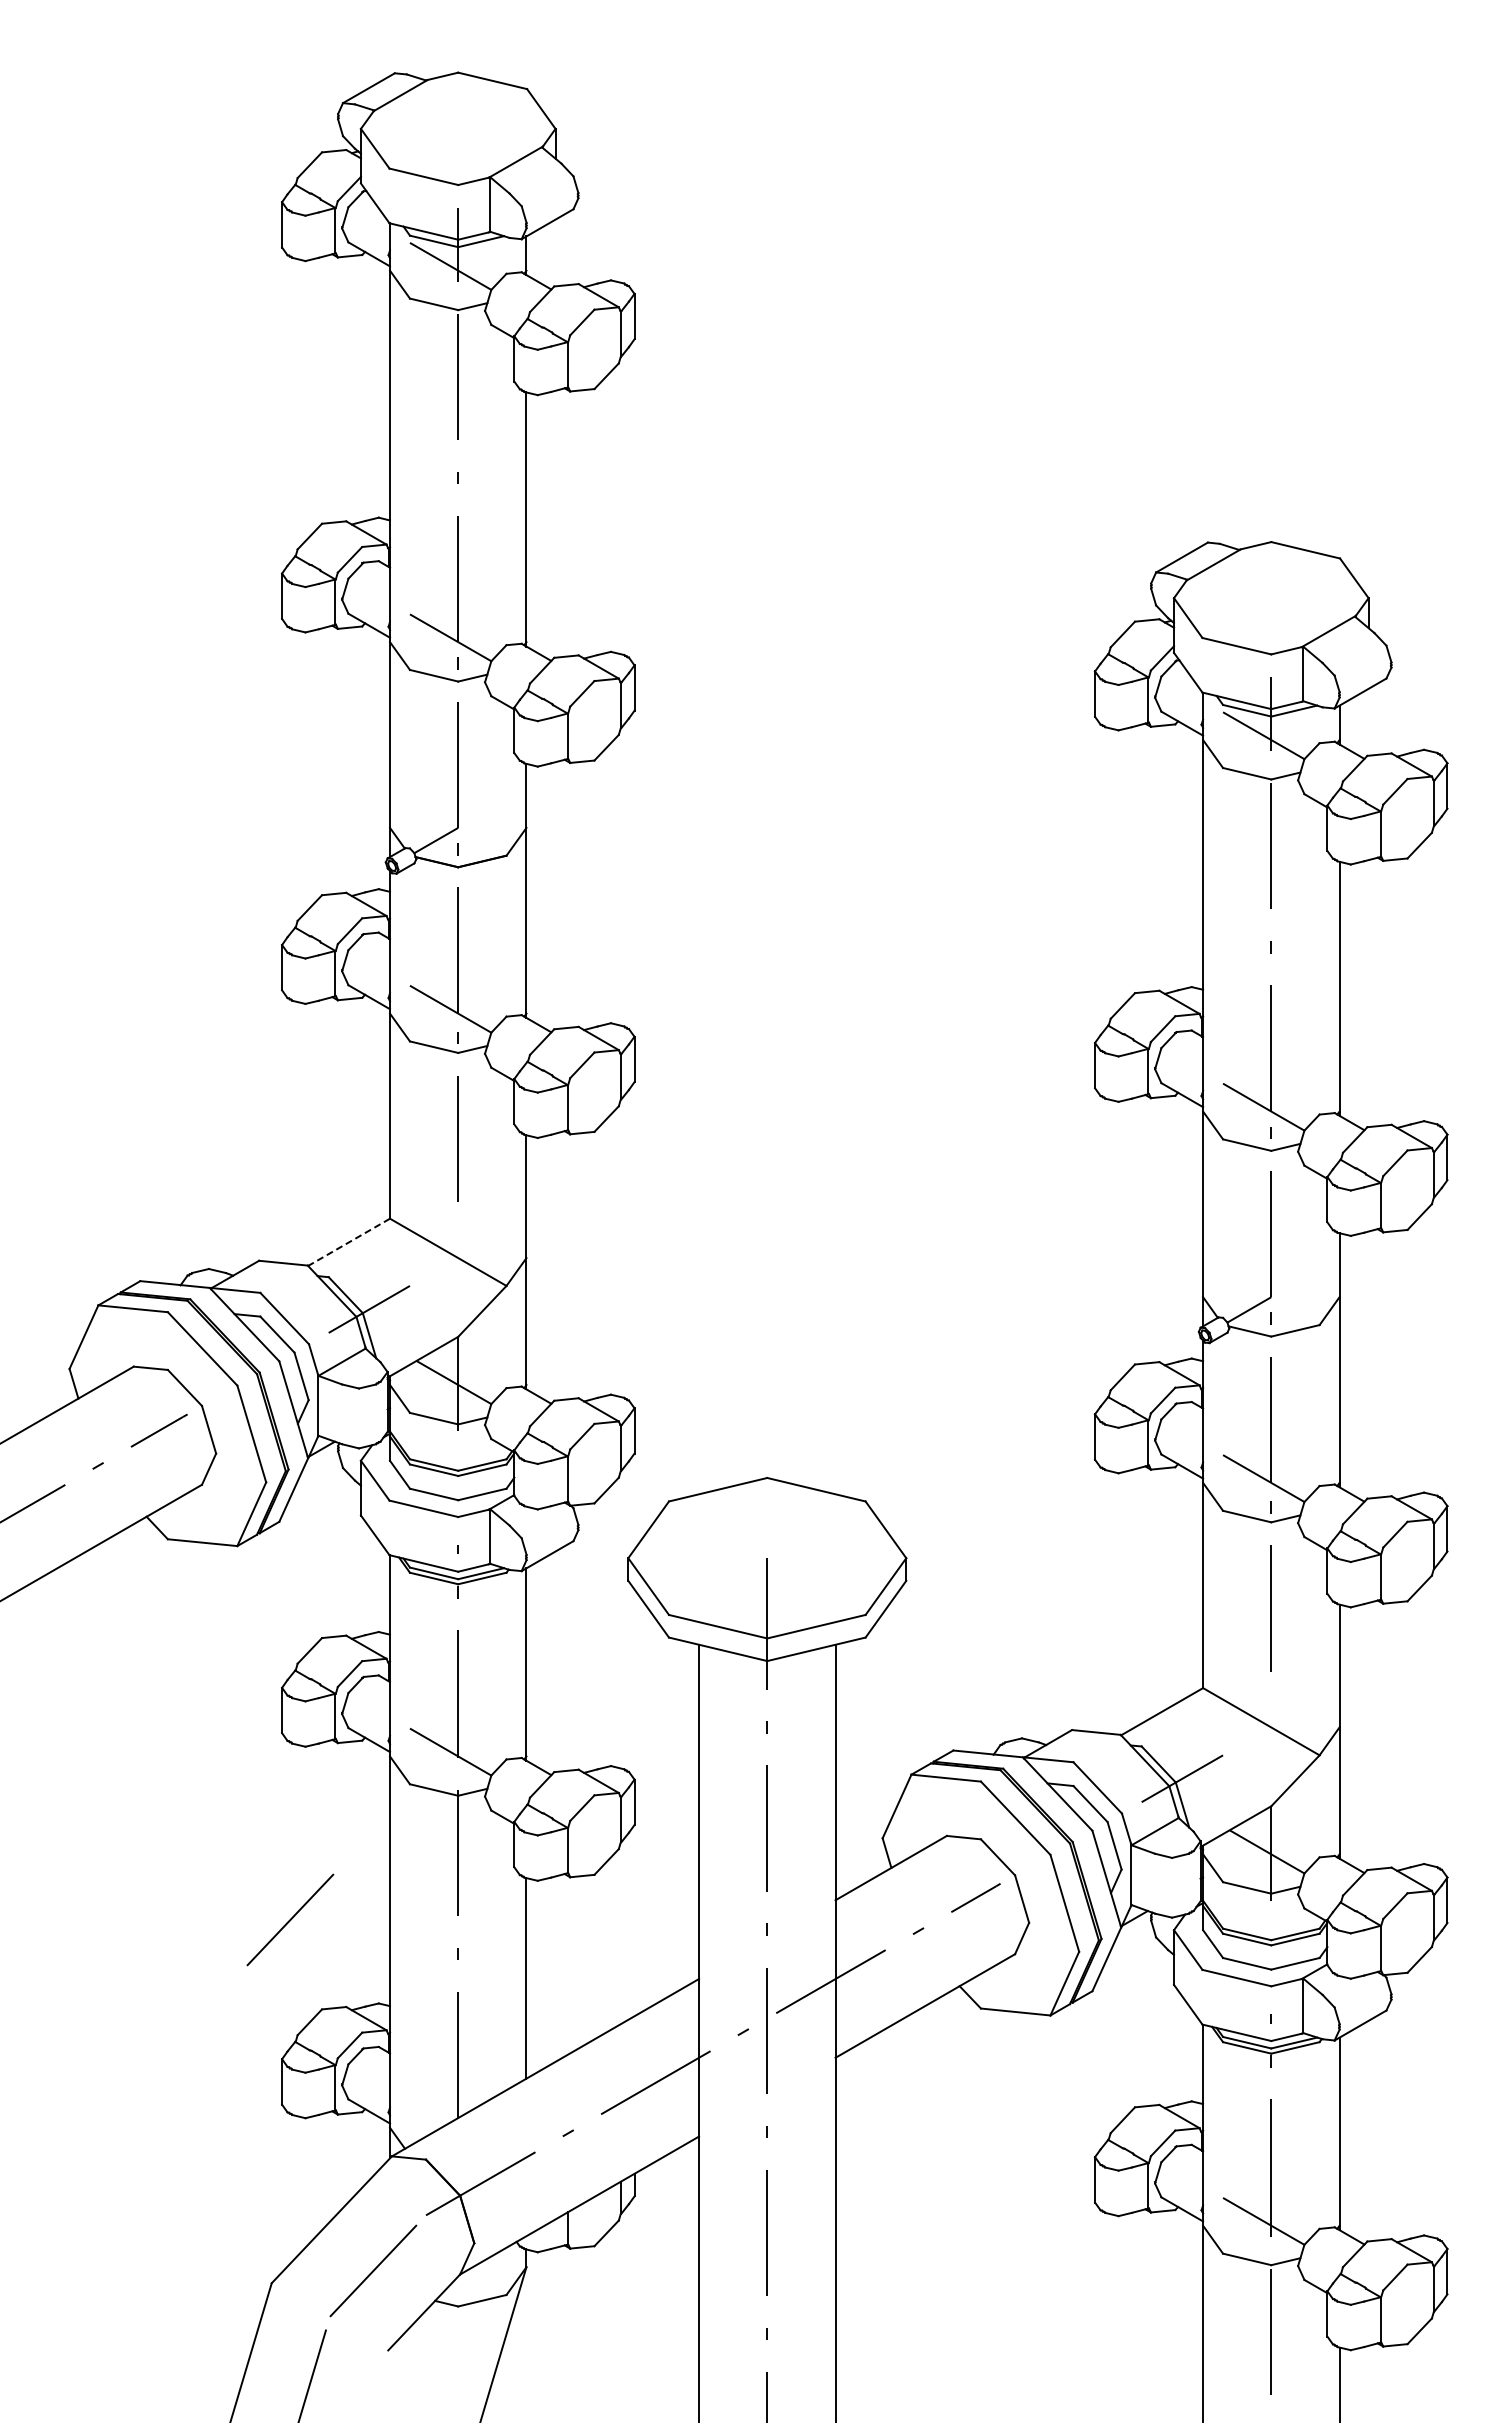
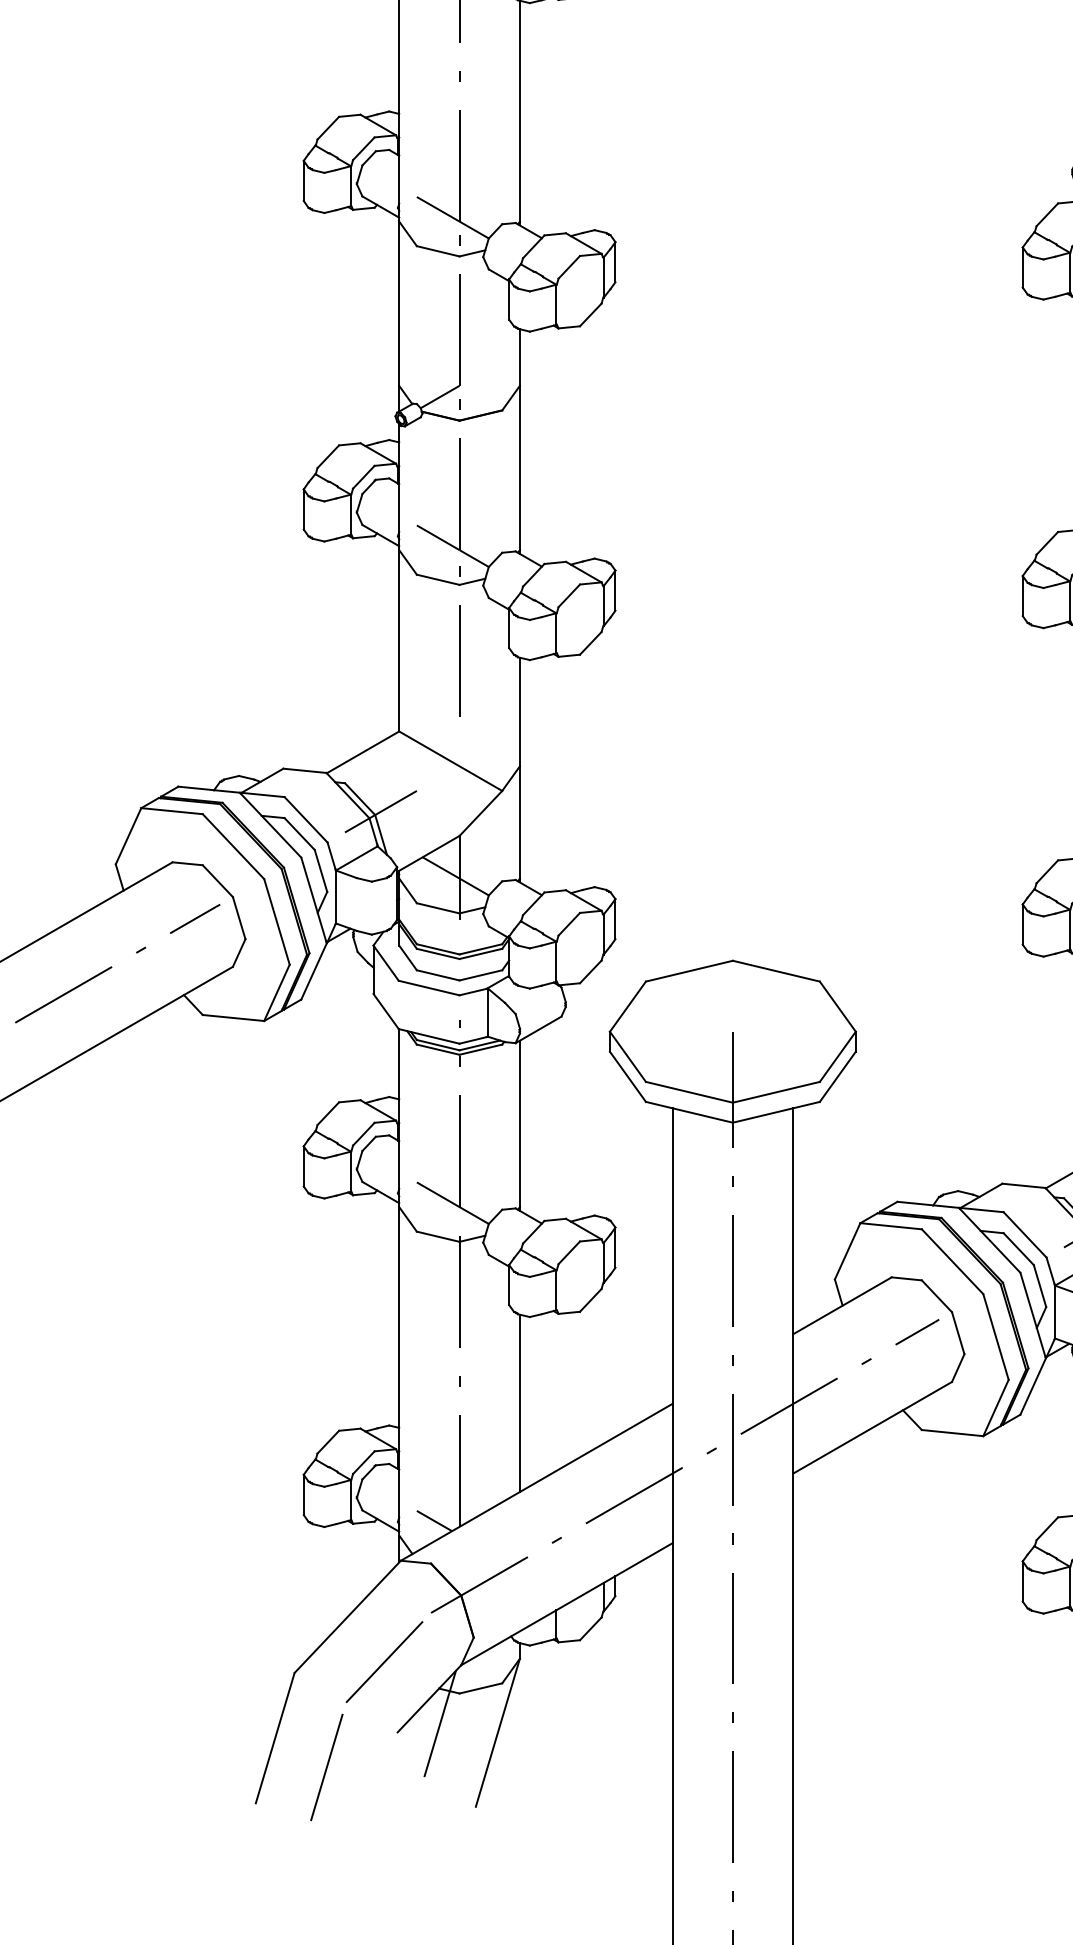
line: (348, 1242) -> (362, 752), dashed -> solid
line: (290, 1919) -> (311, 1351), removed
line: (429, 2111) -> (434, 1521), added
line: (436, 2340) -> (440, 1723), added

